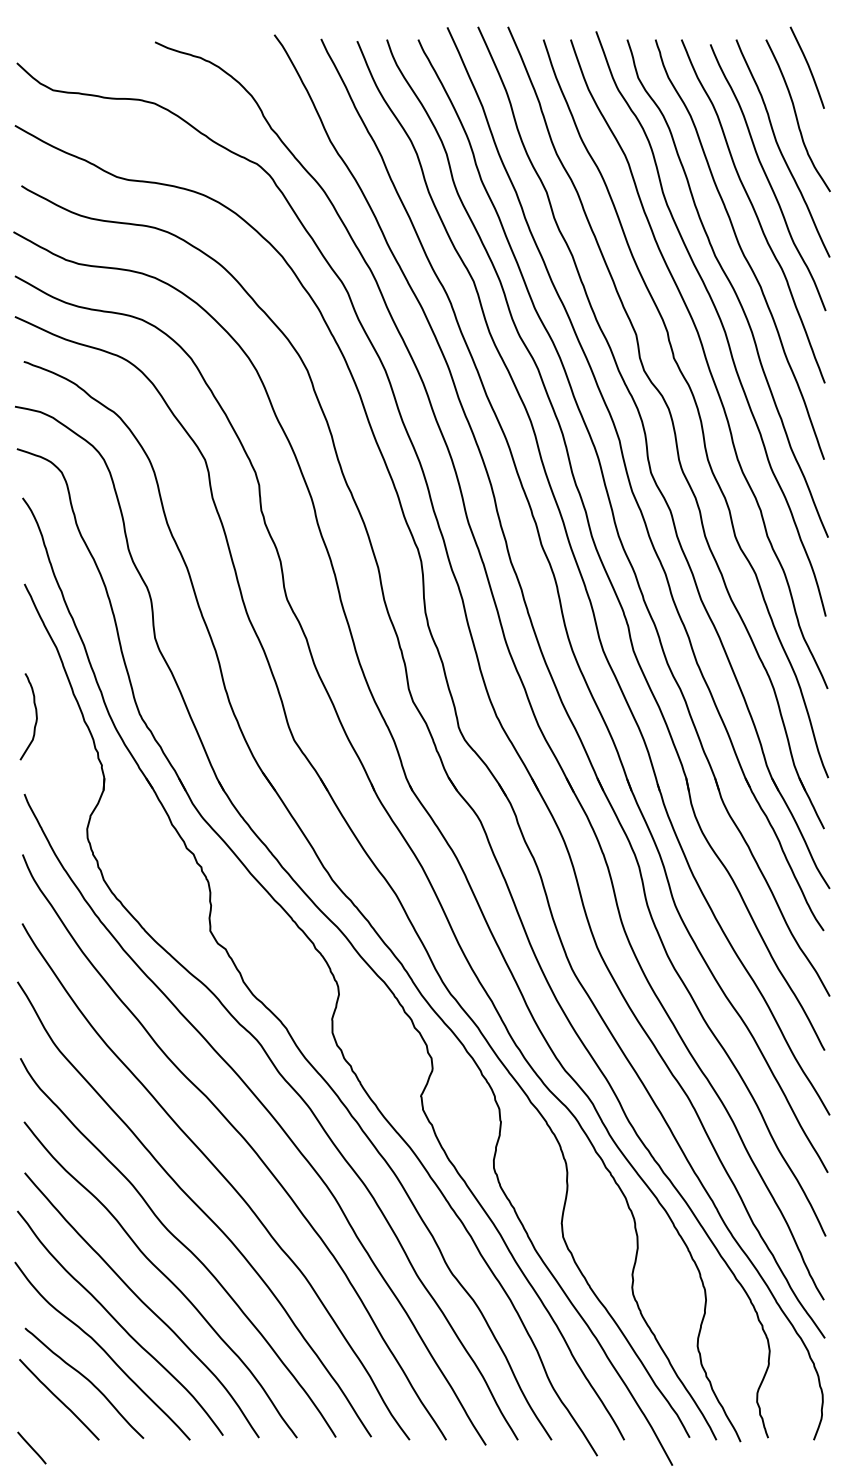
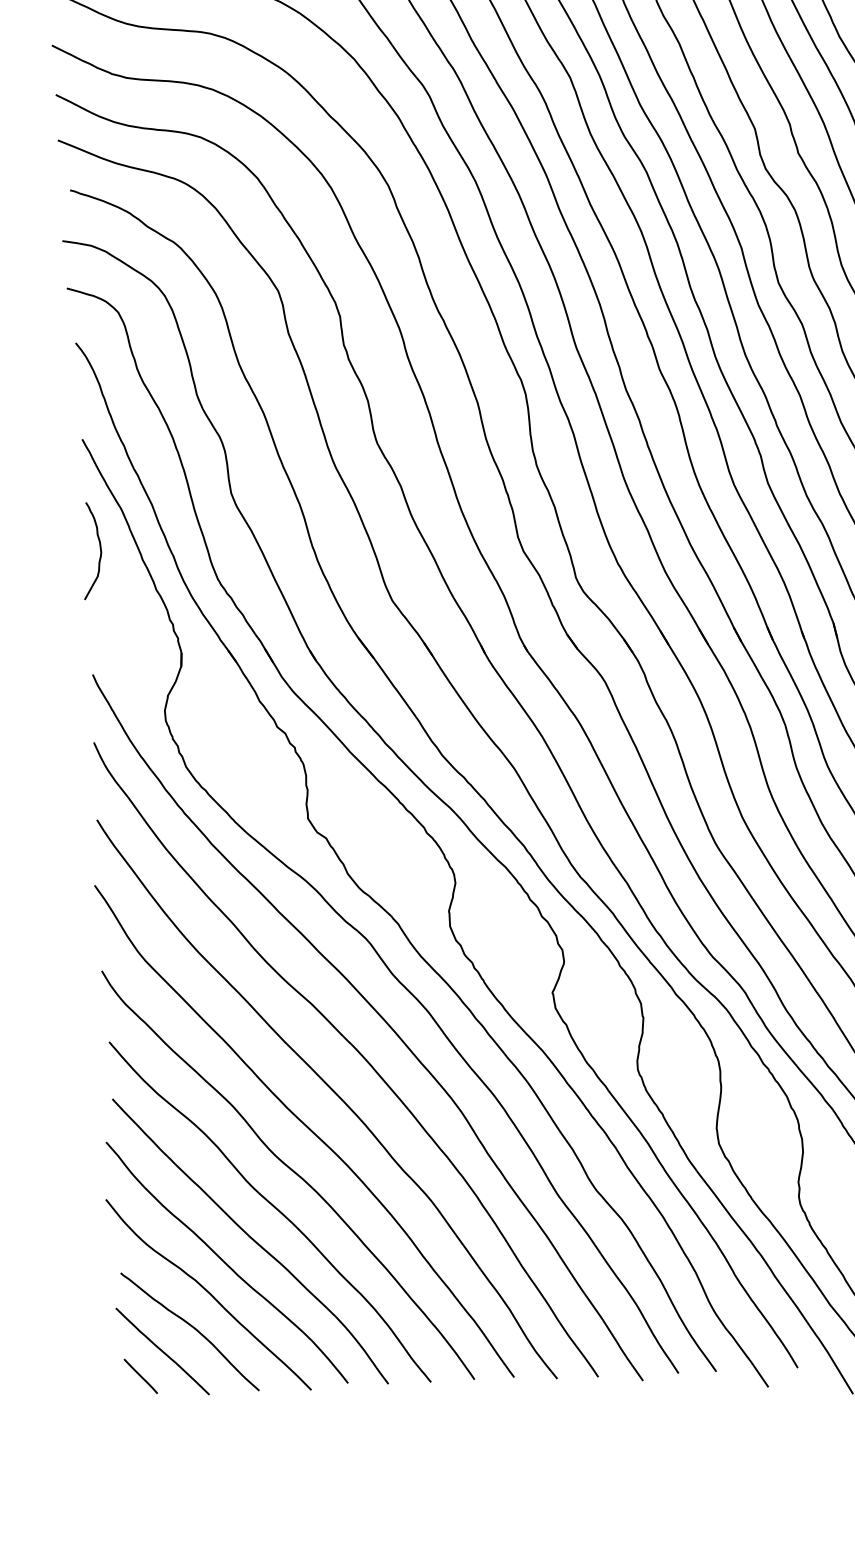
curve: (35, 716) -> (99, 550), moved
line: (31, 1447) -> (140, 1375), moved

